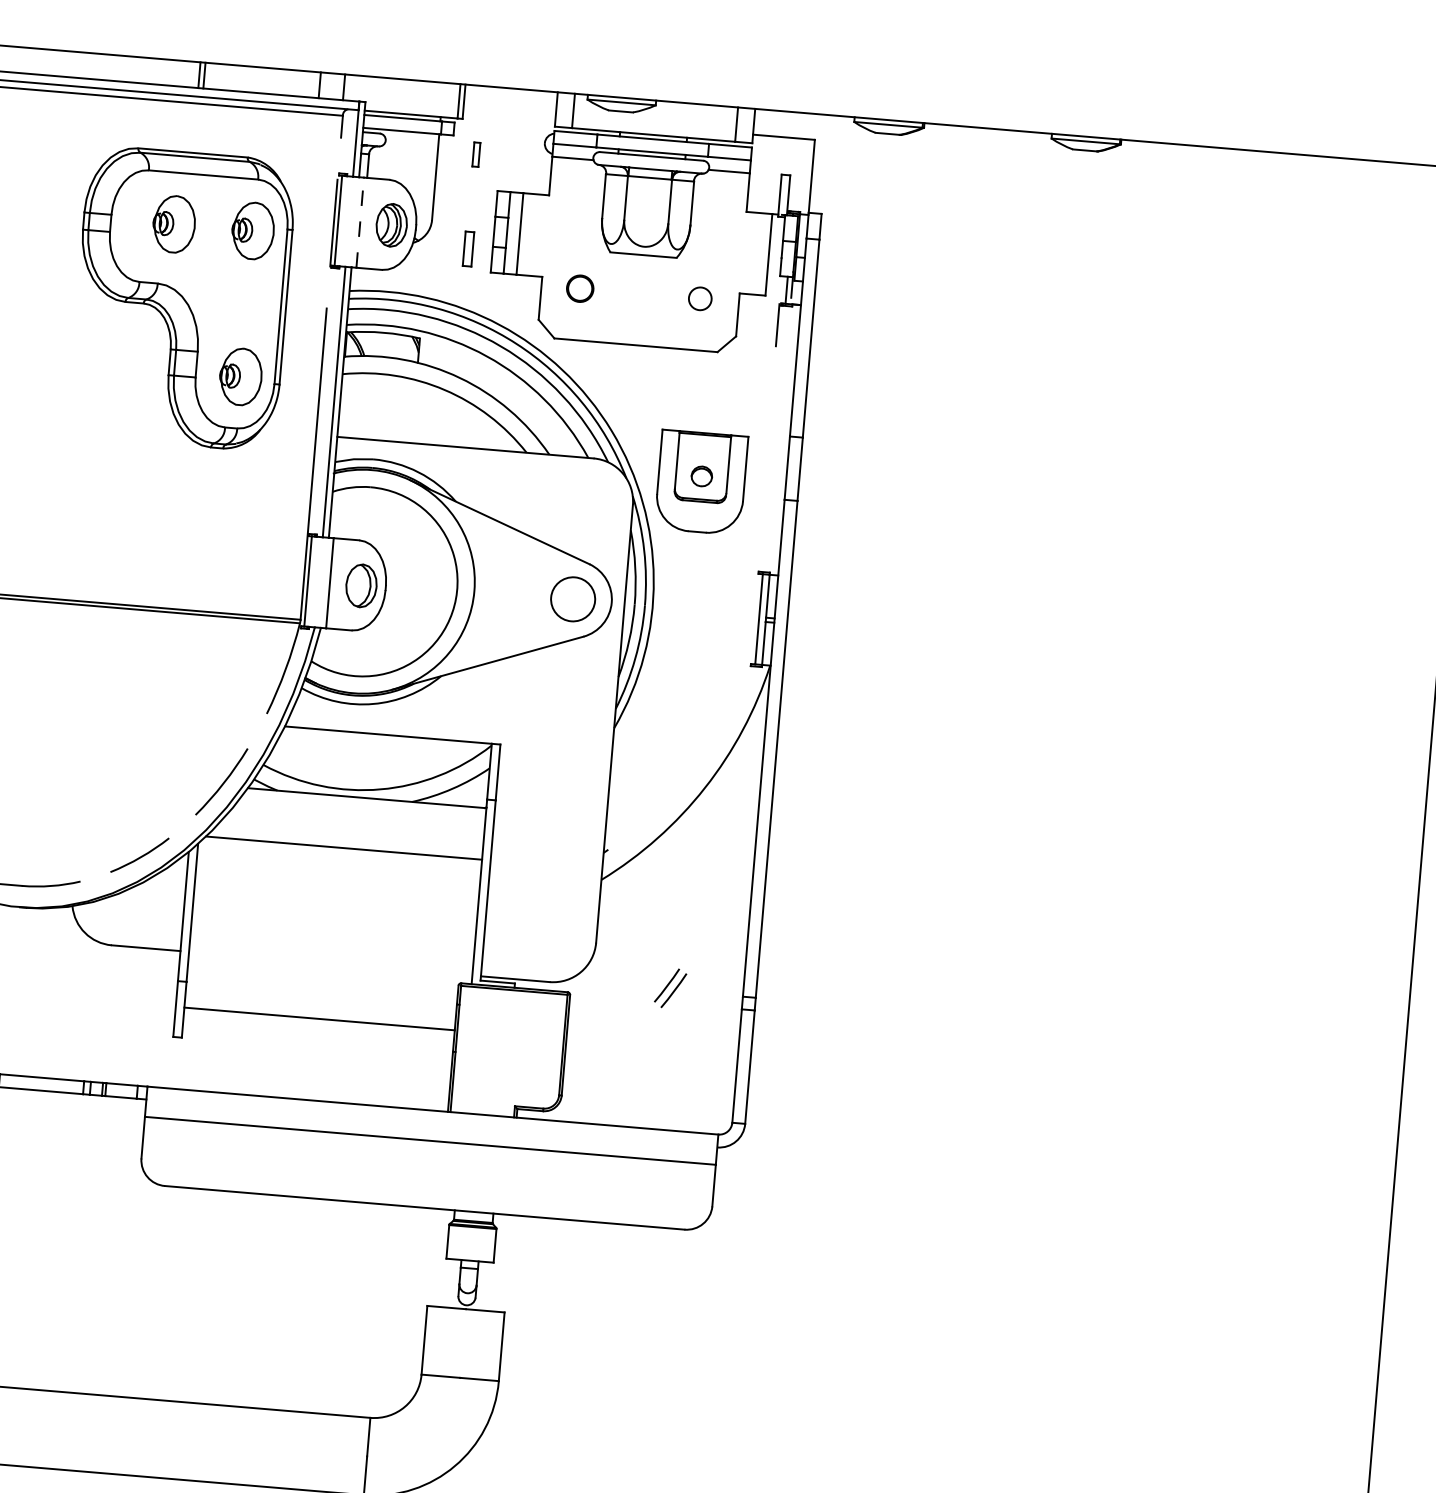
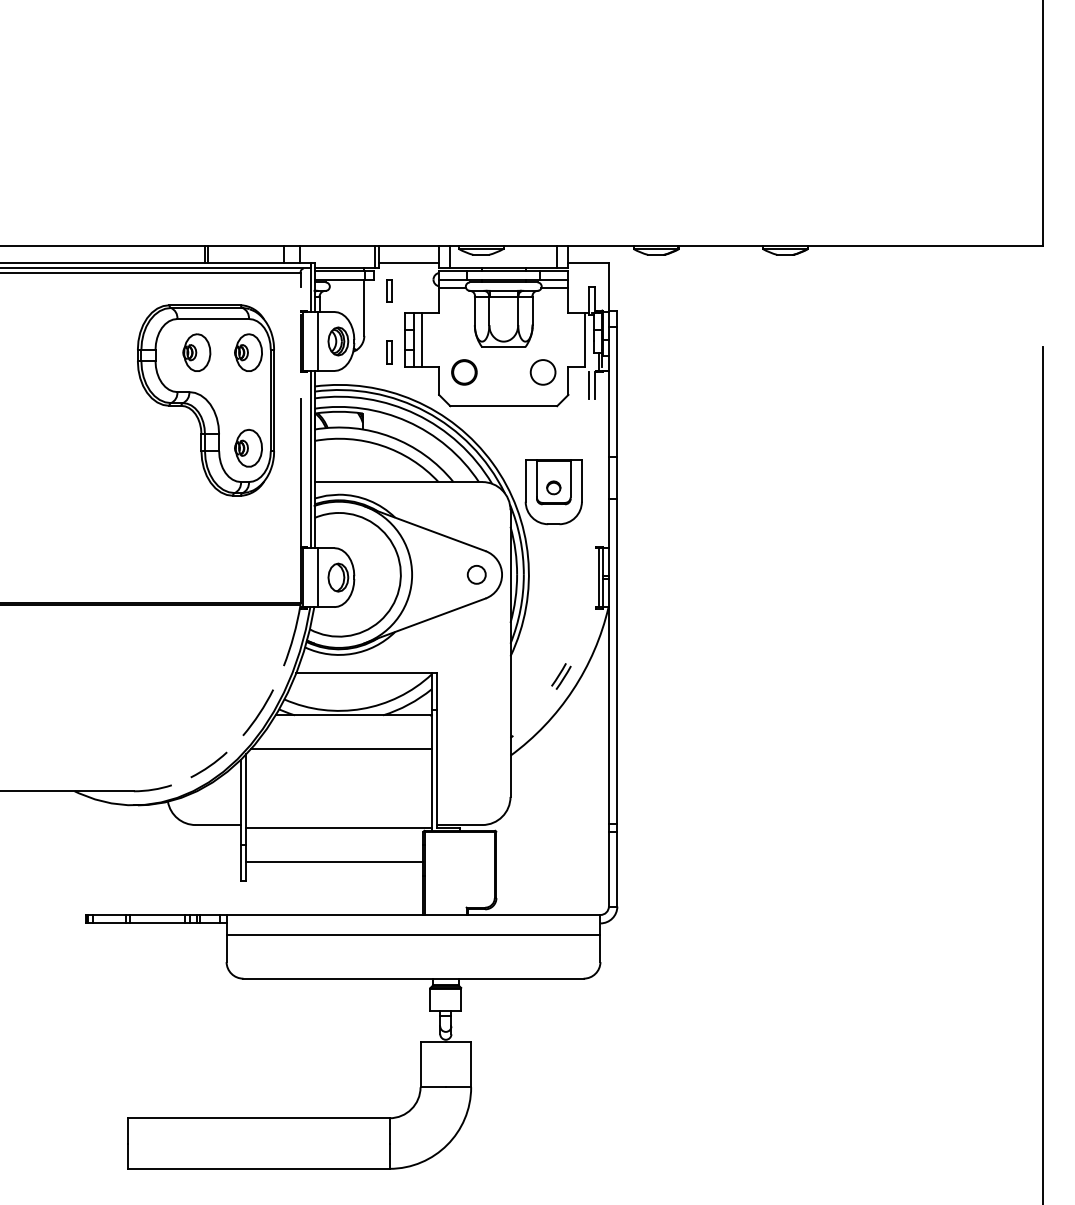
line: (508, 113) -> (408, 262), added
part: (476, 154) -> (389, 290), size x1.43
line: (359, 222) -> (317, 341), dashed -> solid
circle: (580, 288) -> (464, 372), size x1.43
circle: (699, 298) -> (542, 372), size x1.67
line: (769, 324) -> (589, 385), added
circle: (572, 598) -> (476, 574), size x0.62
line: (329, 967) -> (338, 827), added
part: (670, 988) -> (561, 676), moved

